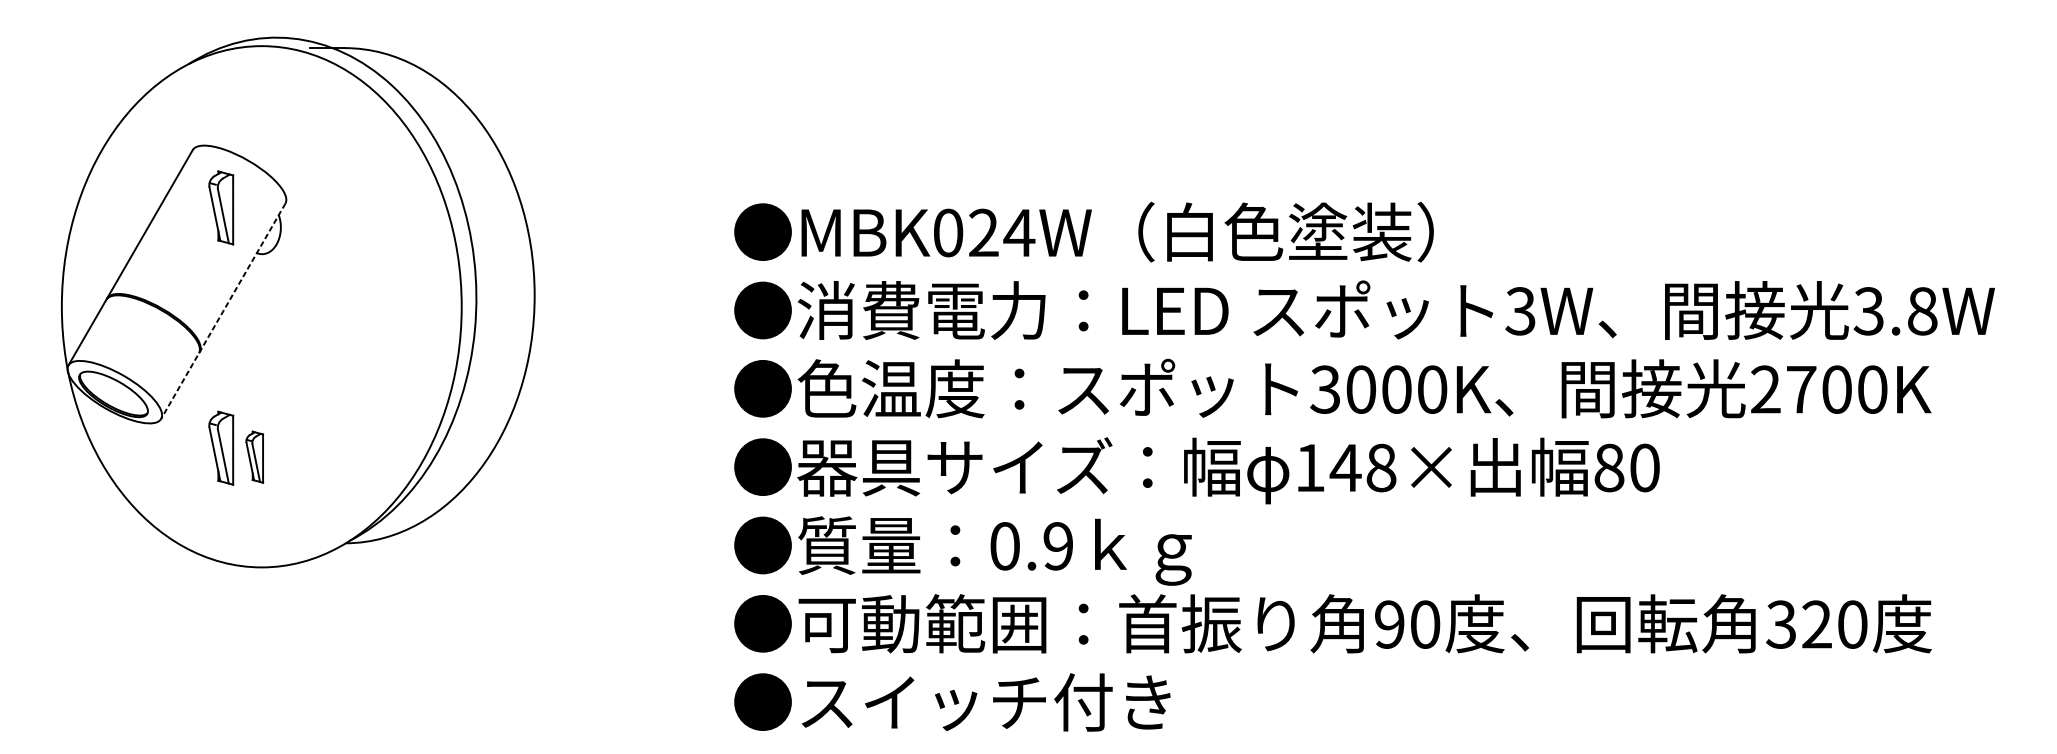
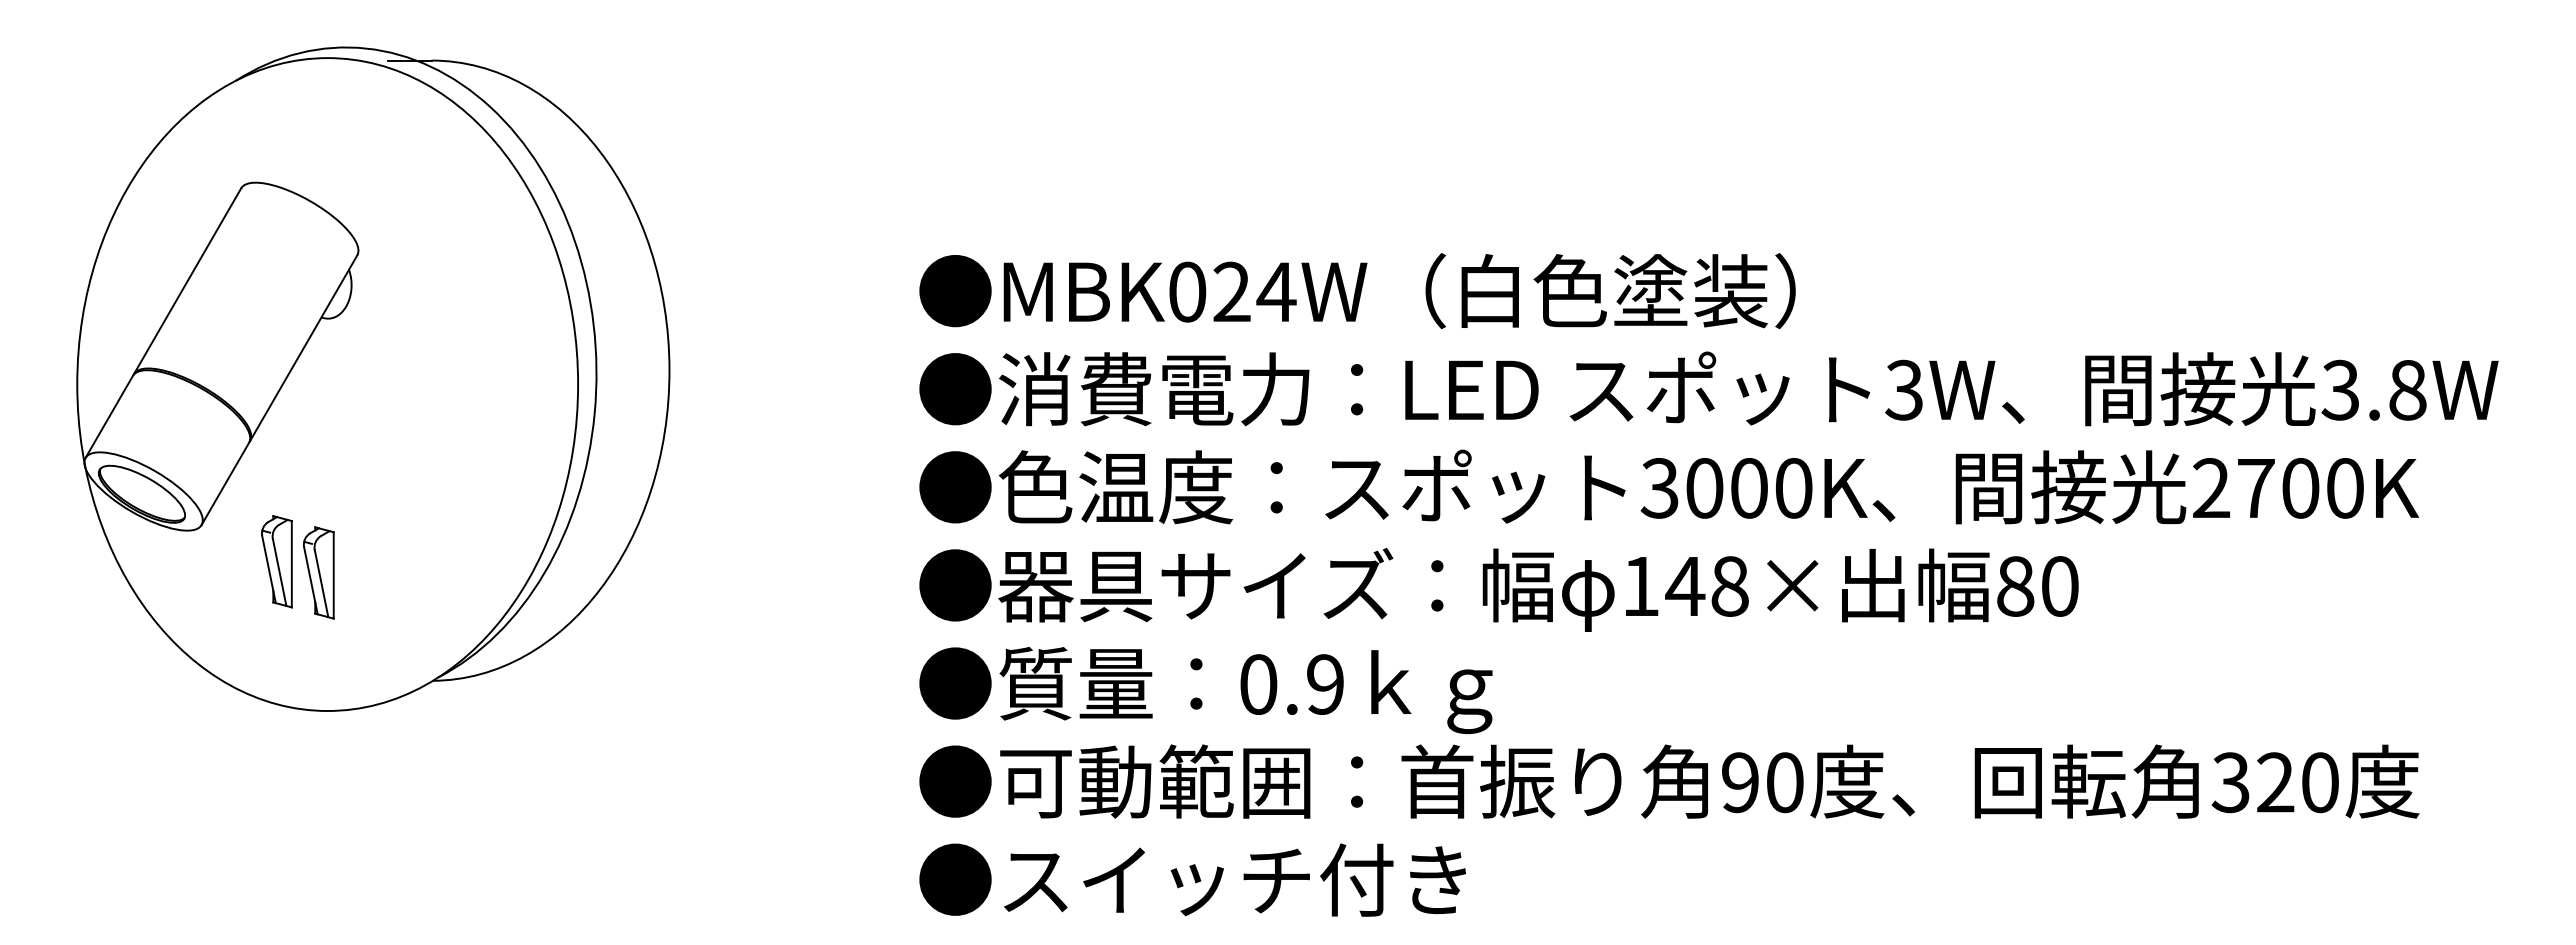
part: (220, 207) -> (276, 260), removed
line: (223, 311) -> (279, 390), dashed -> solid
part: (254, 456) -> (318, 572), size x1.43

